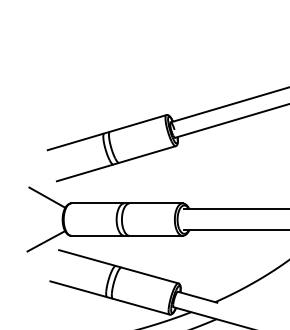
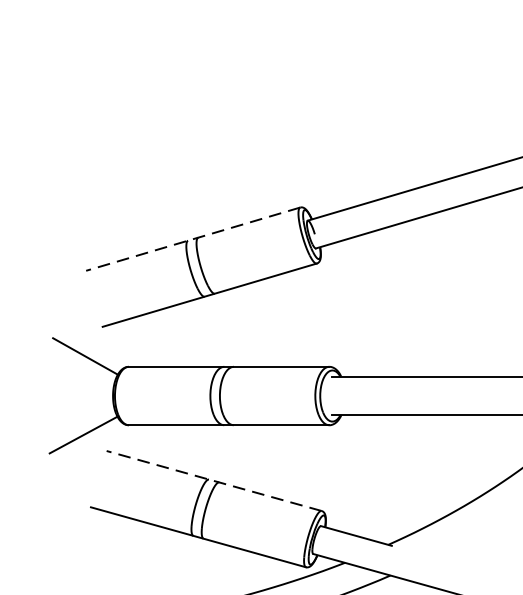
line: (107, 132) -> (193, 238), solid -> dashed
line: (118, 266) -> (213, 480), solid -> dashed

